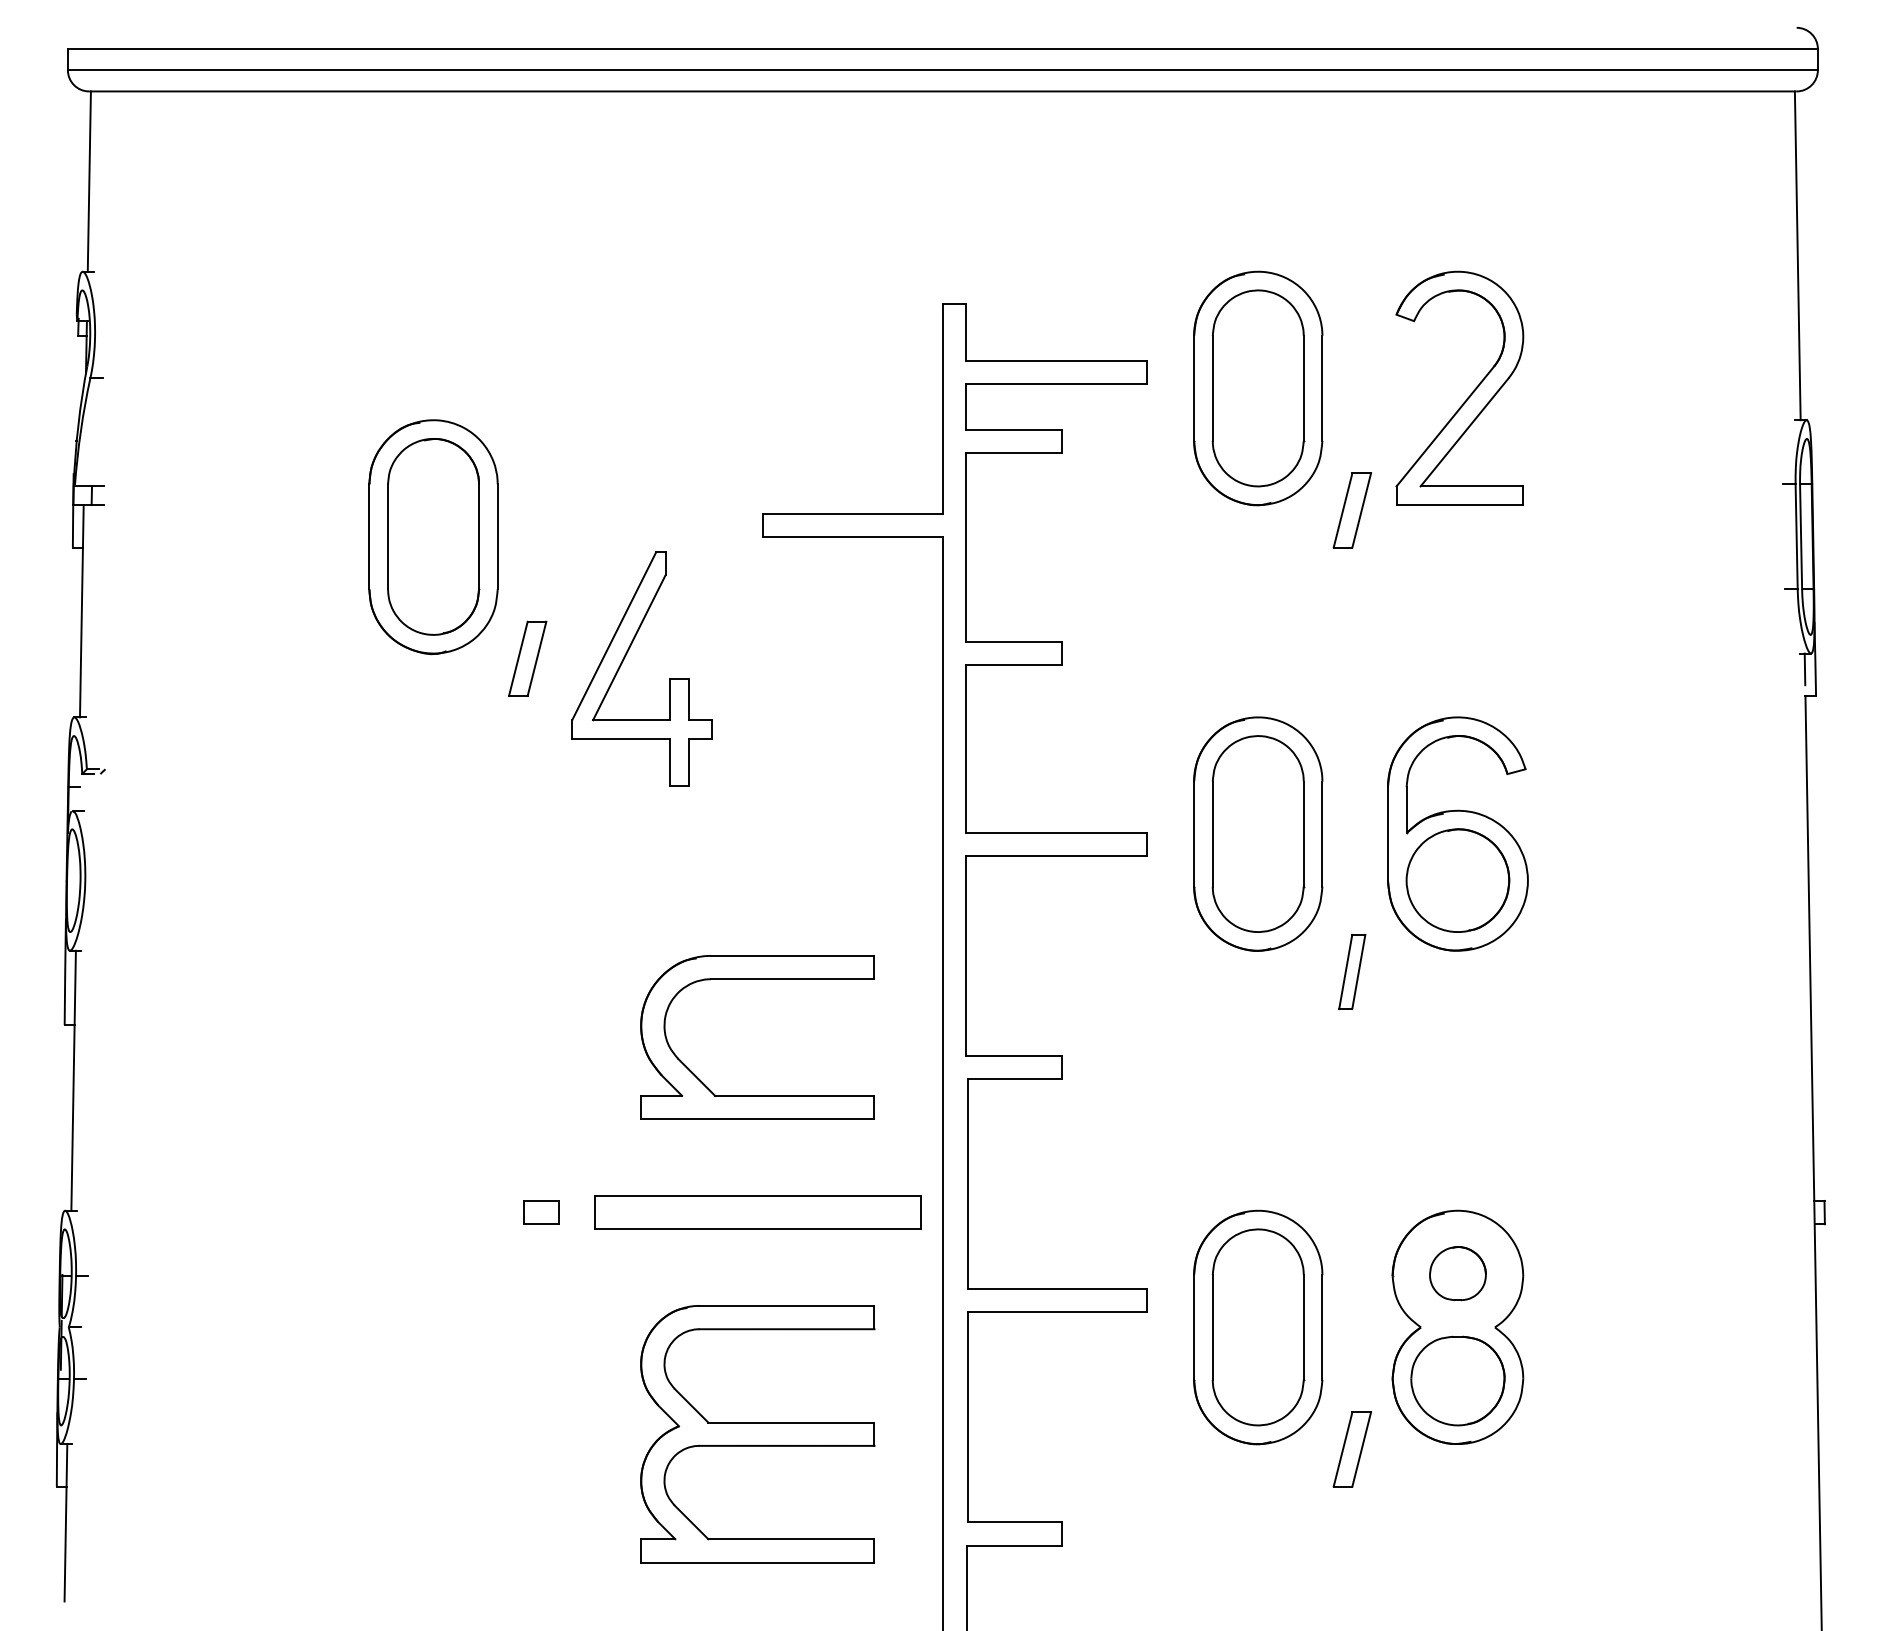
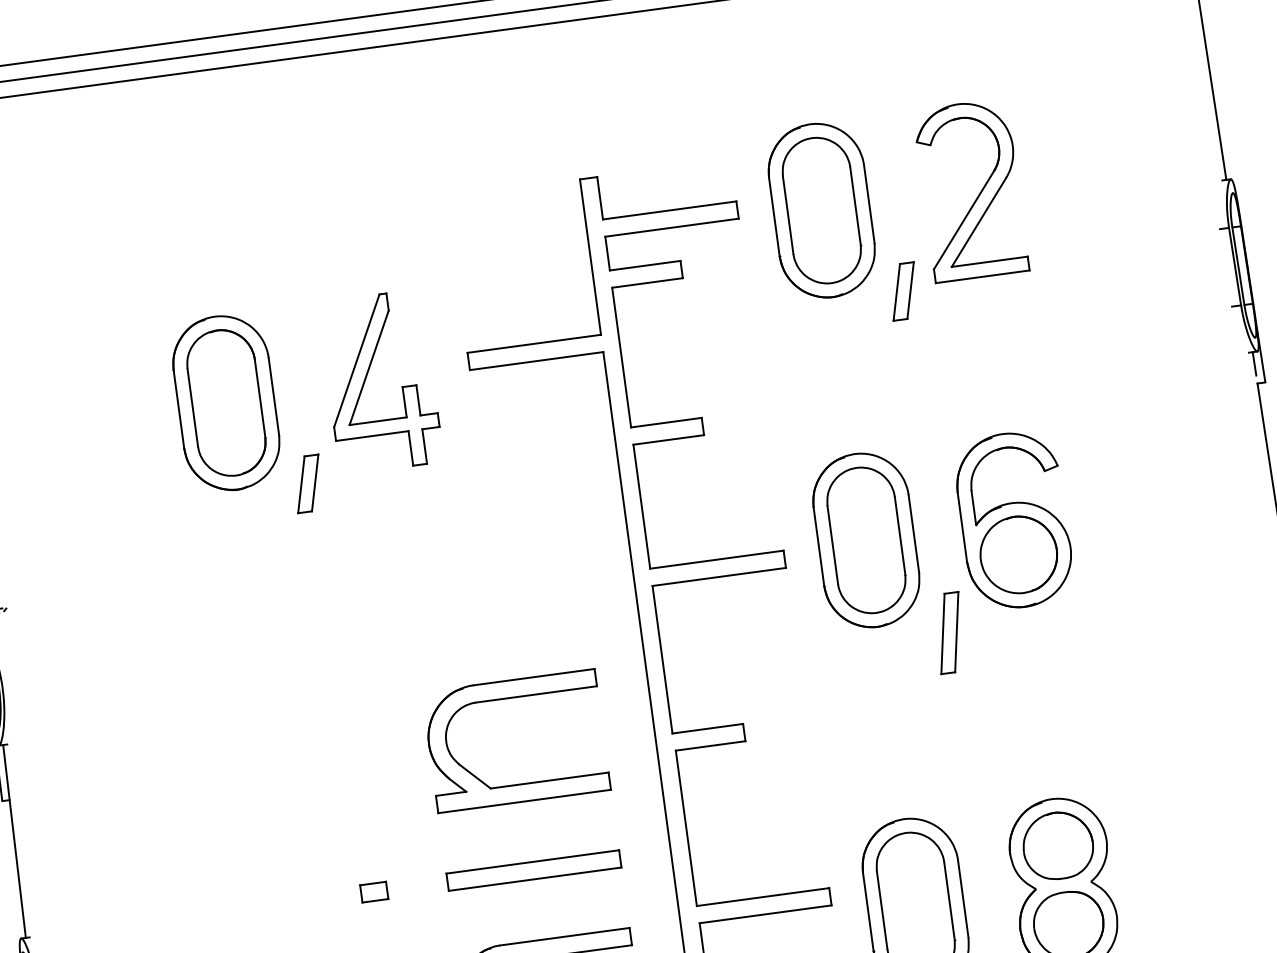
part: (624, 659) -> (366, 376), moved
part: (1351, 971) -> (949, 632), size x1.43
part: (757, 1212) -> (533, 870), size x0.71
part: (1457, 1273) -> (1057, 845), size x1.67

